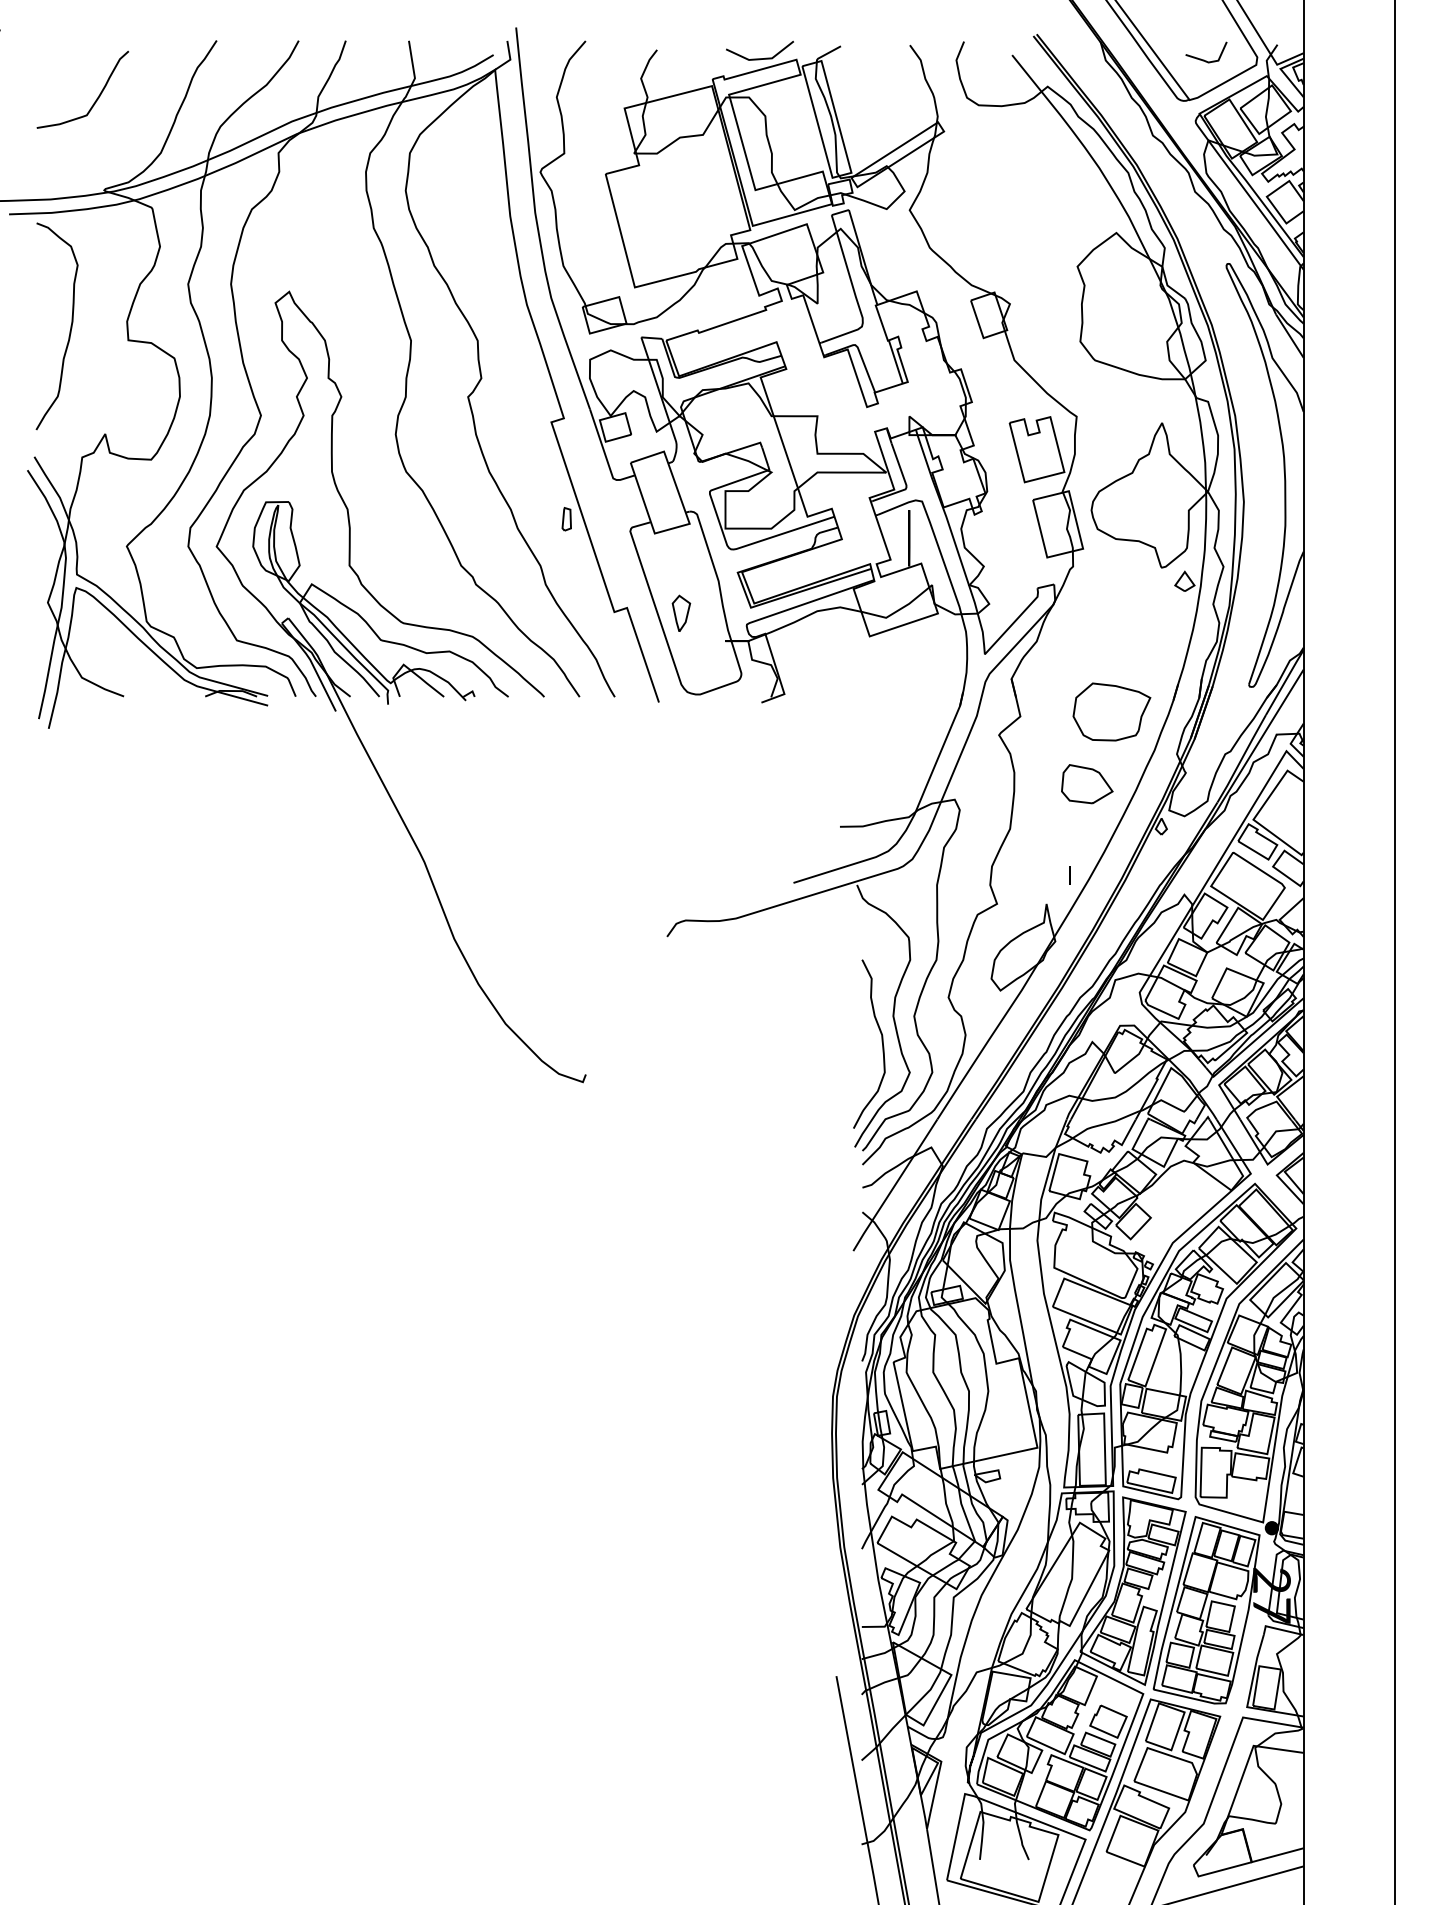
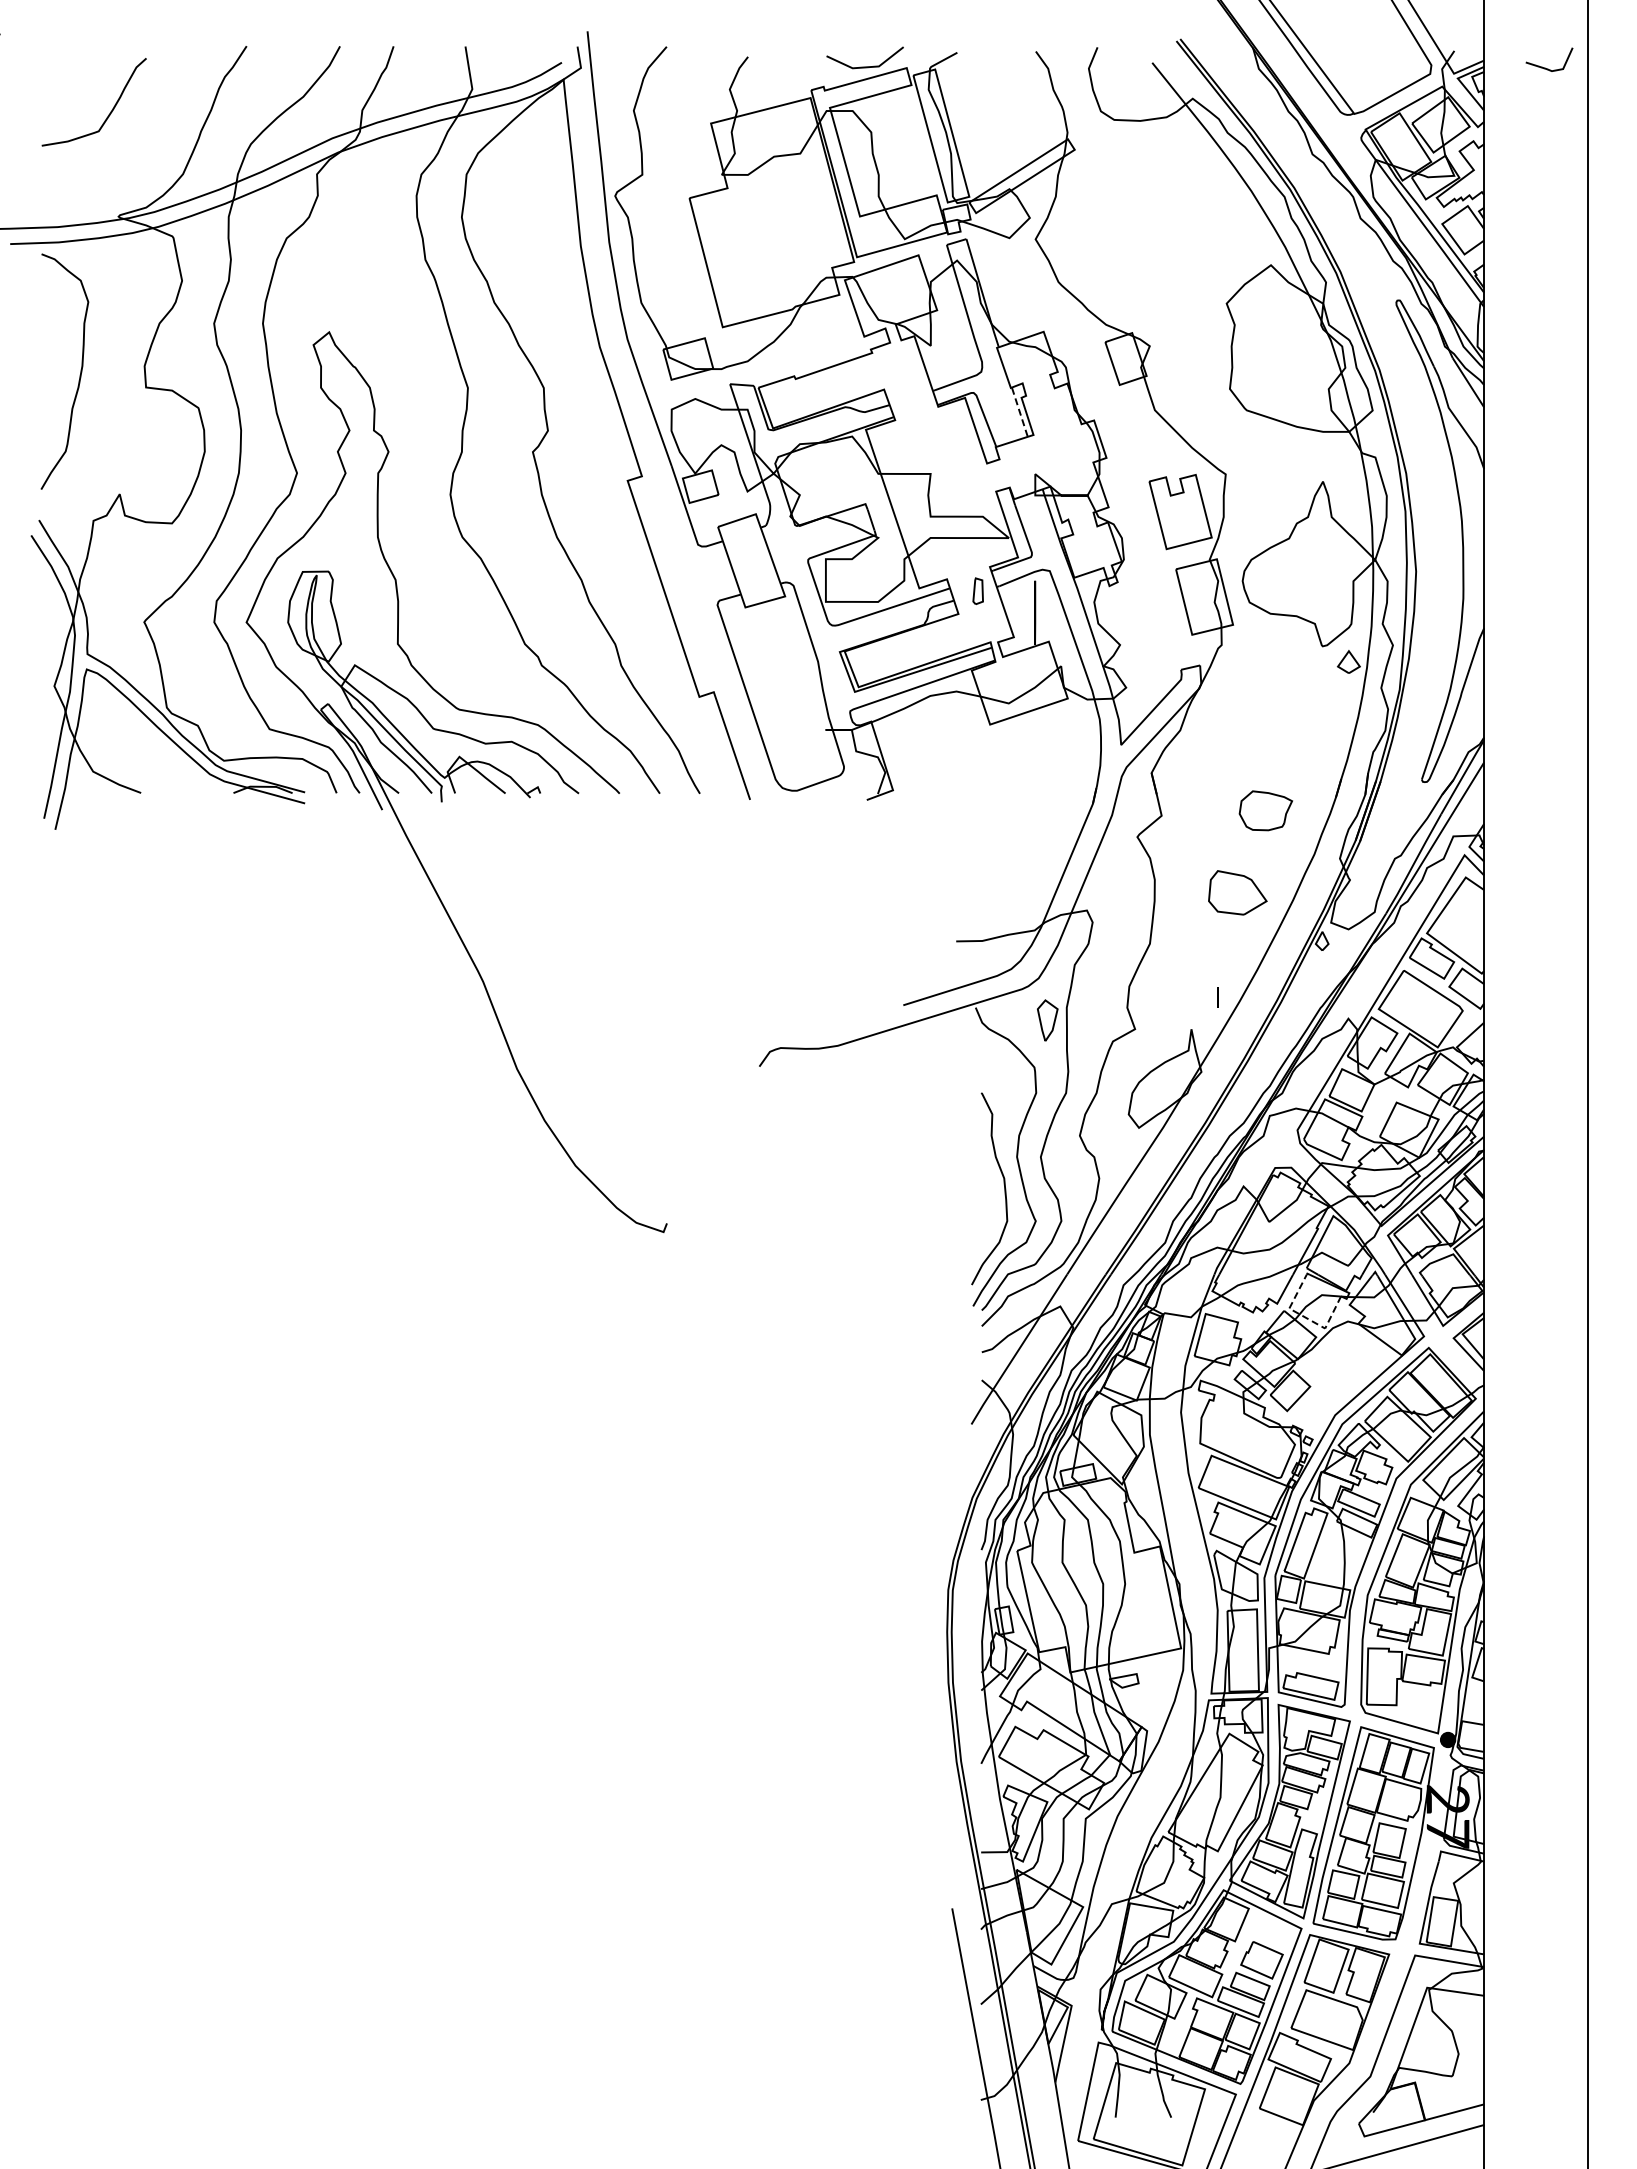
line: (1202, 59) -> (1545, 67), moved
line: (896, 362) -> (1020, 412), solid -> dashed
part: (566, 518) -> (977, 590), moved
part: (681, 613) -> (1047, 1020), moved
part: (1111, 711) -> (1265, 810), size x0.6
line: (1147, 1158) -> (1306, 1318), solid -> dashed

